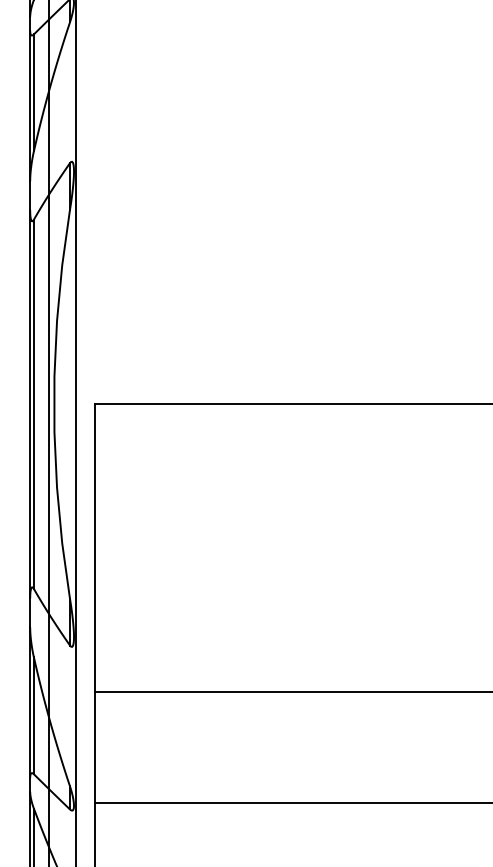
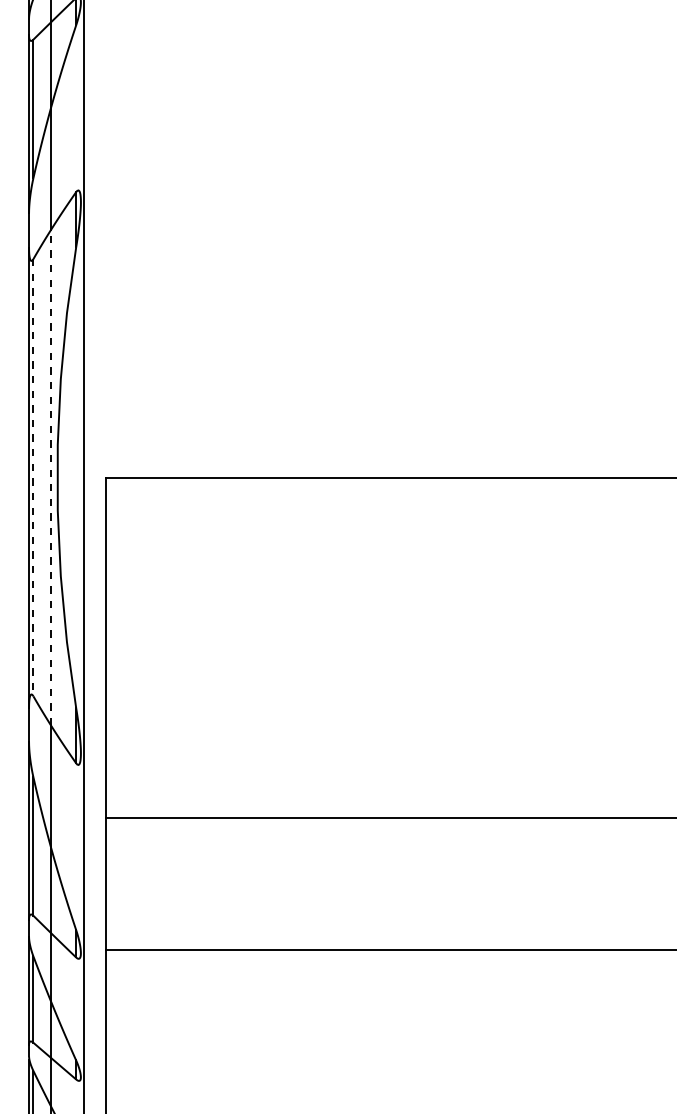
line: (33, 404) -> (33, 477), solid -> dashed
line: (48, 404) -> (50, 477), solid -> dashed

